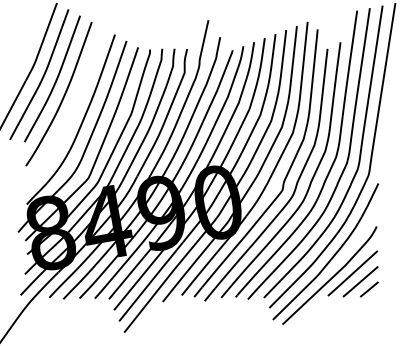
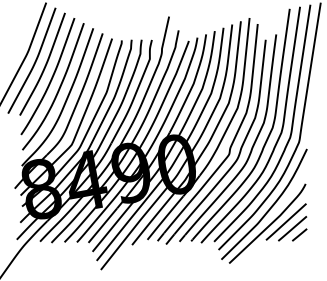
curve: (72, 108) -> (58, 88), added

